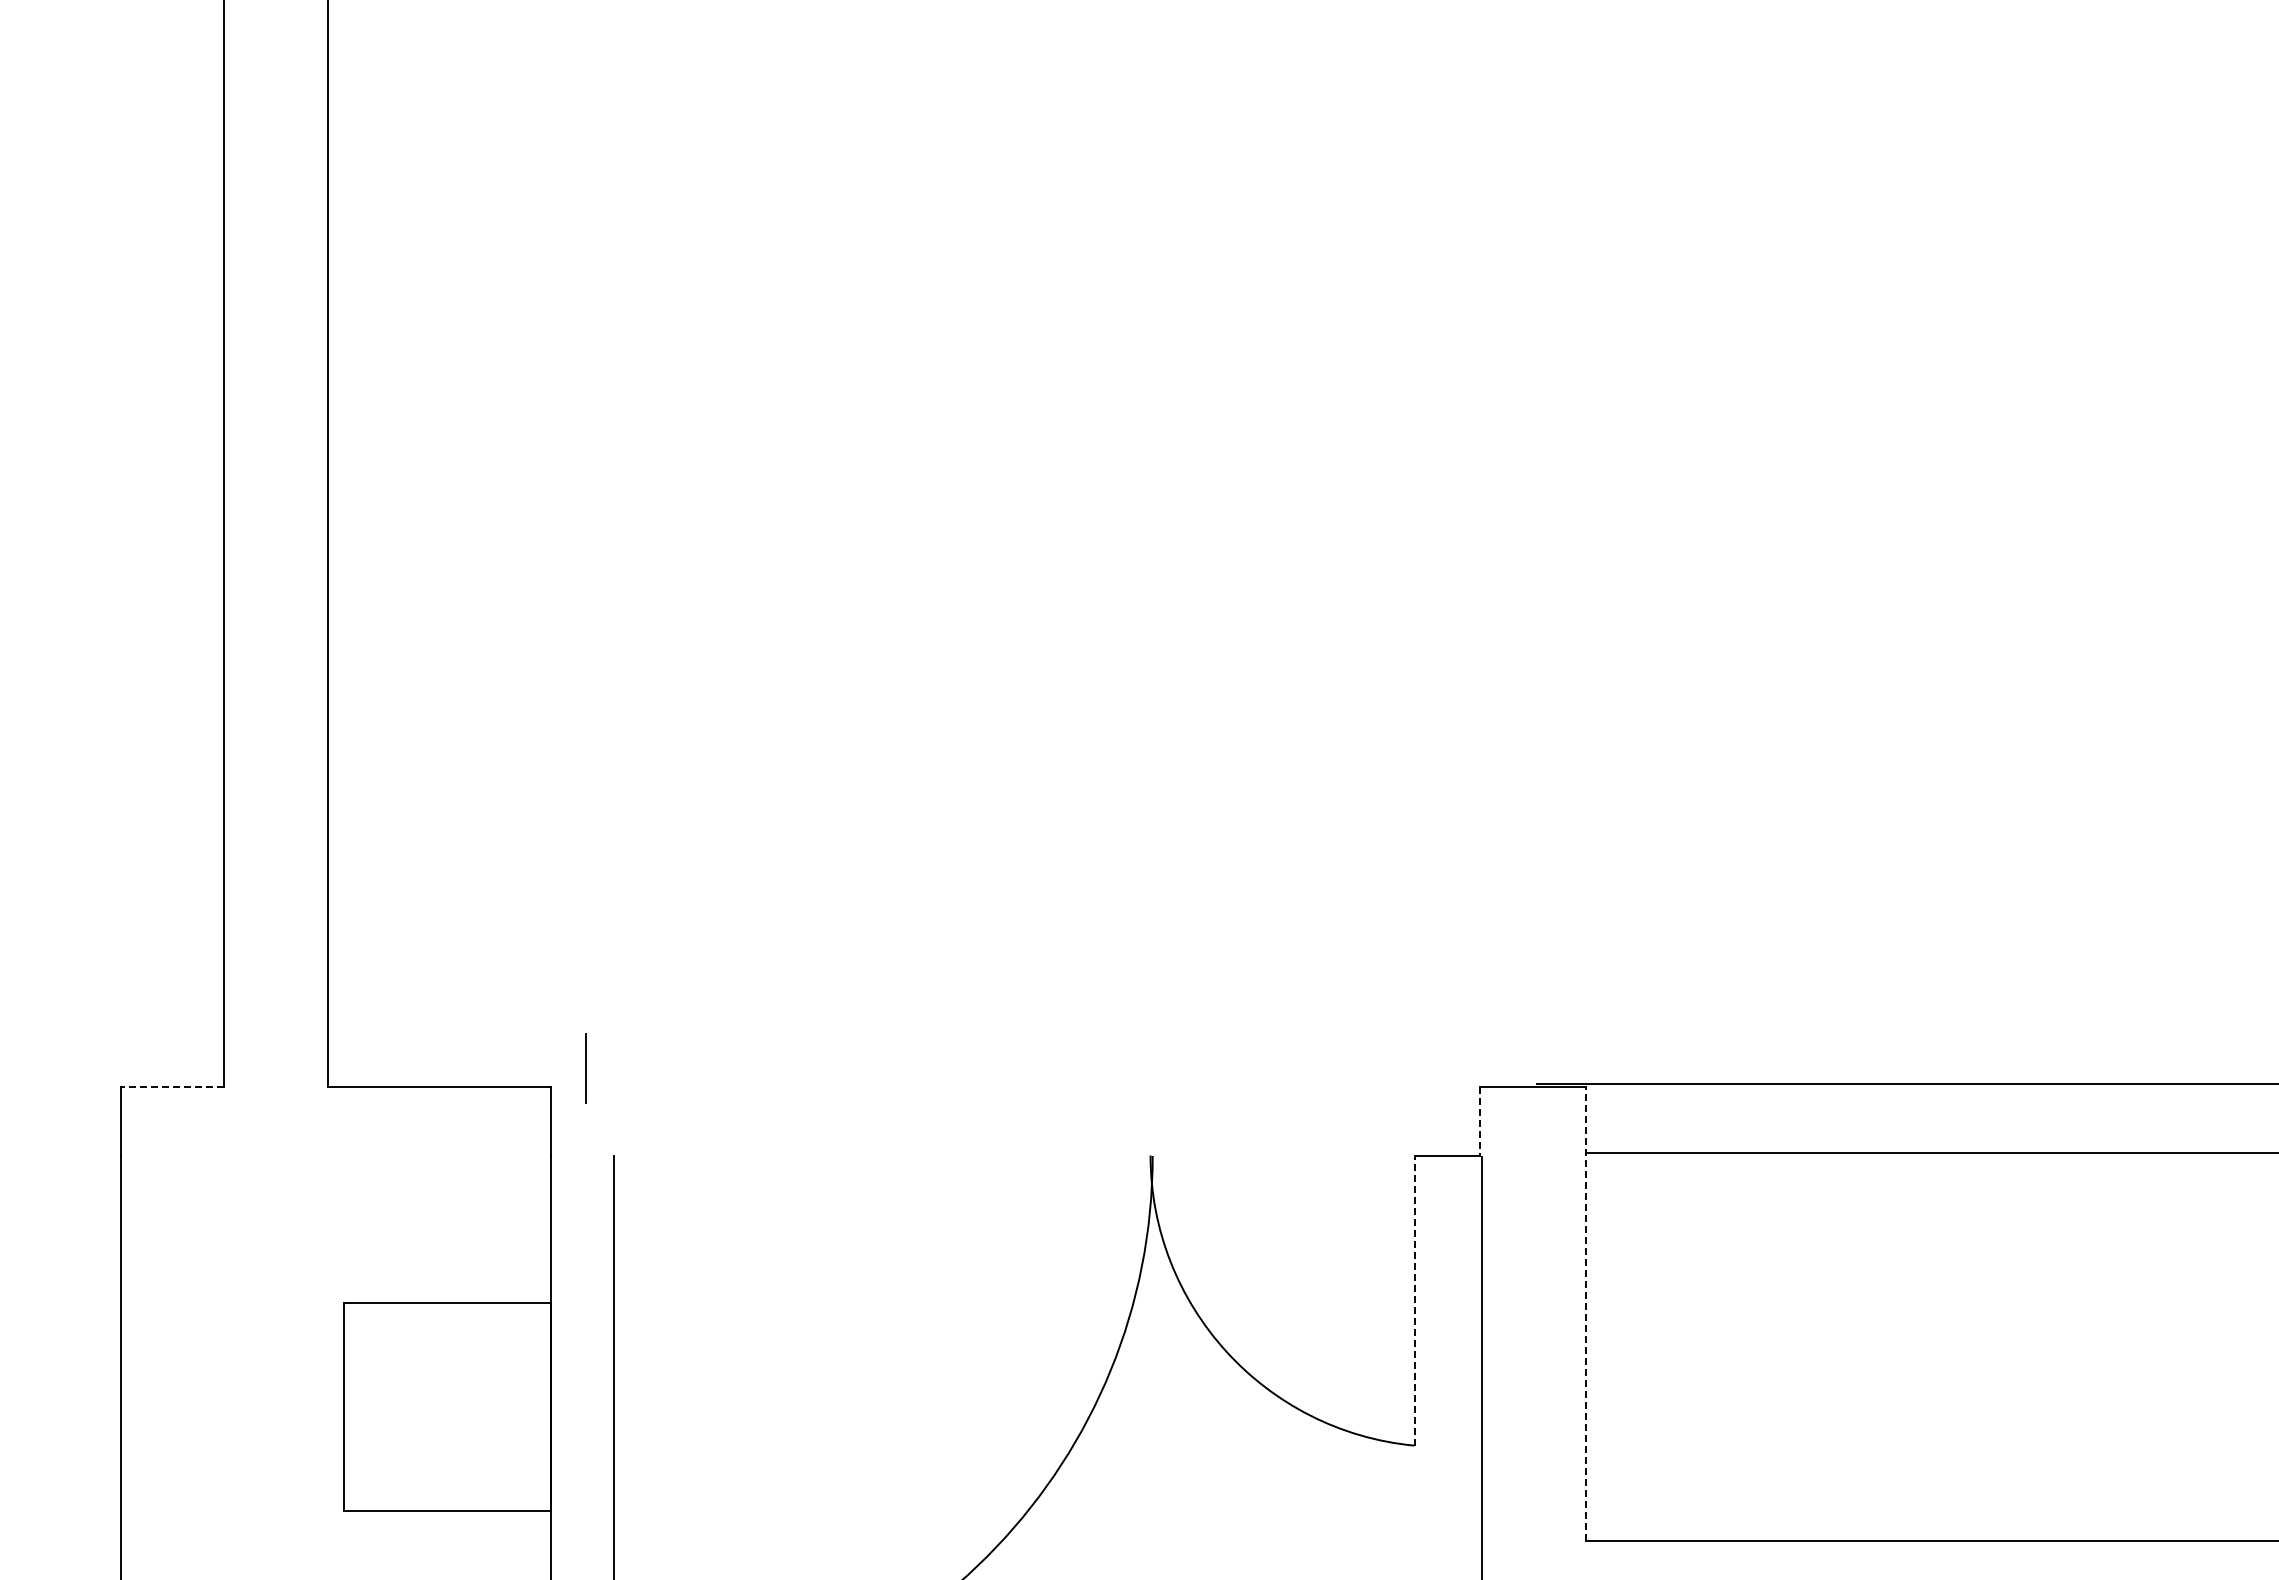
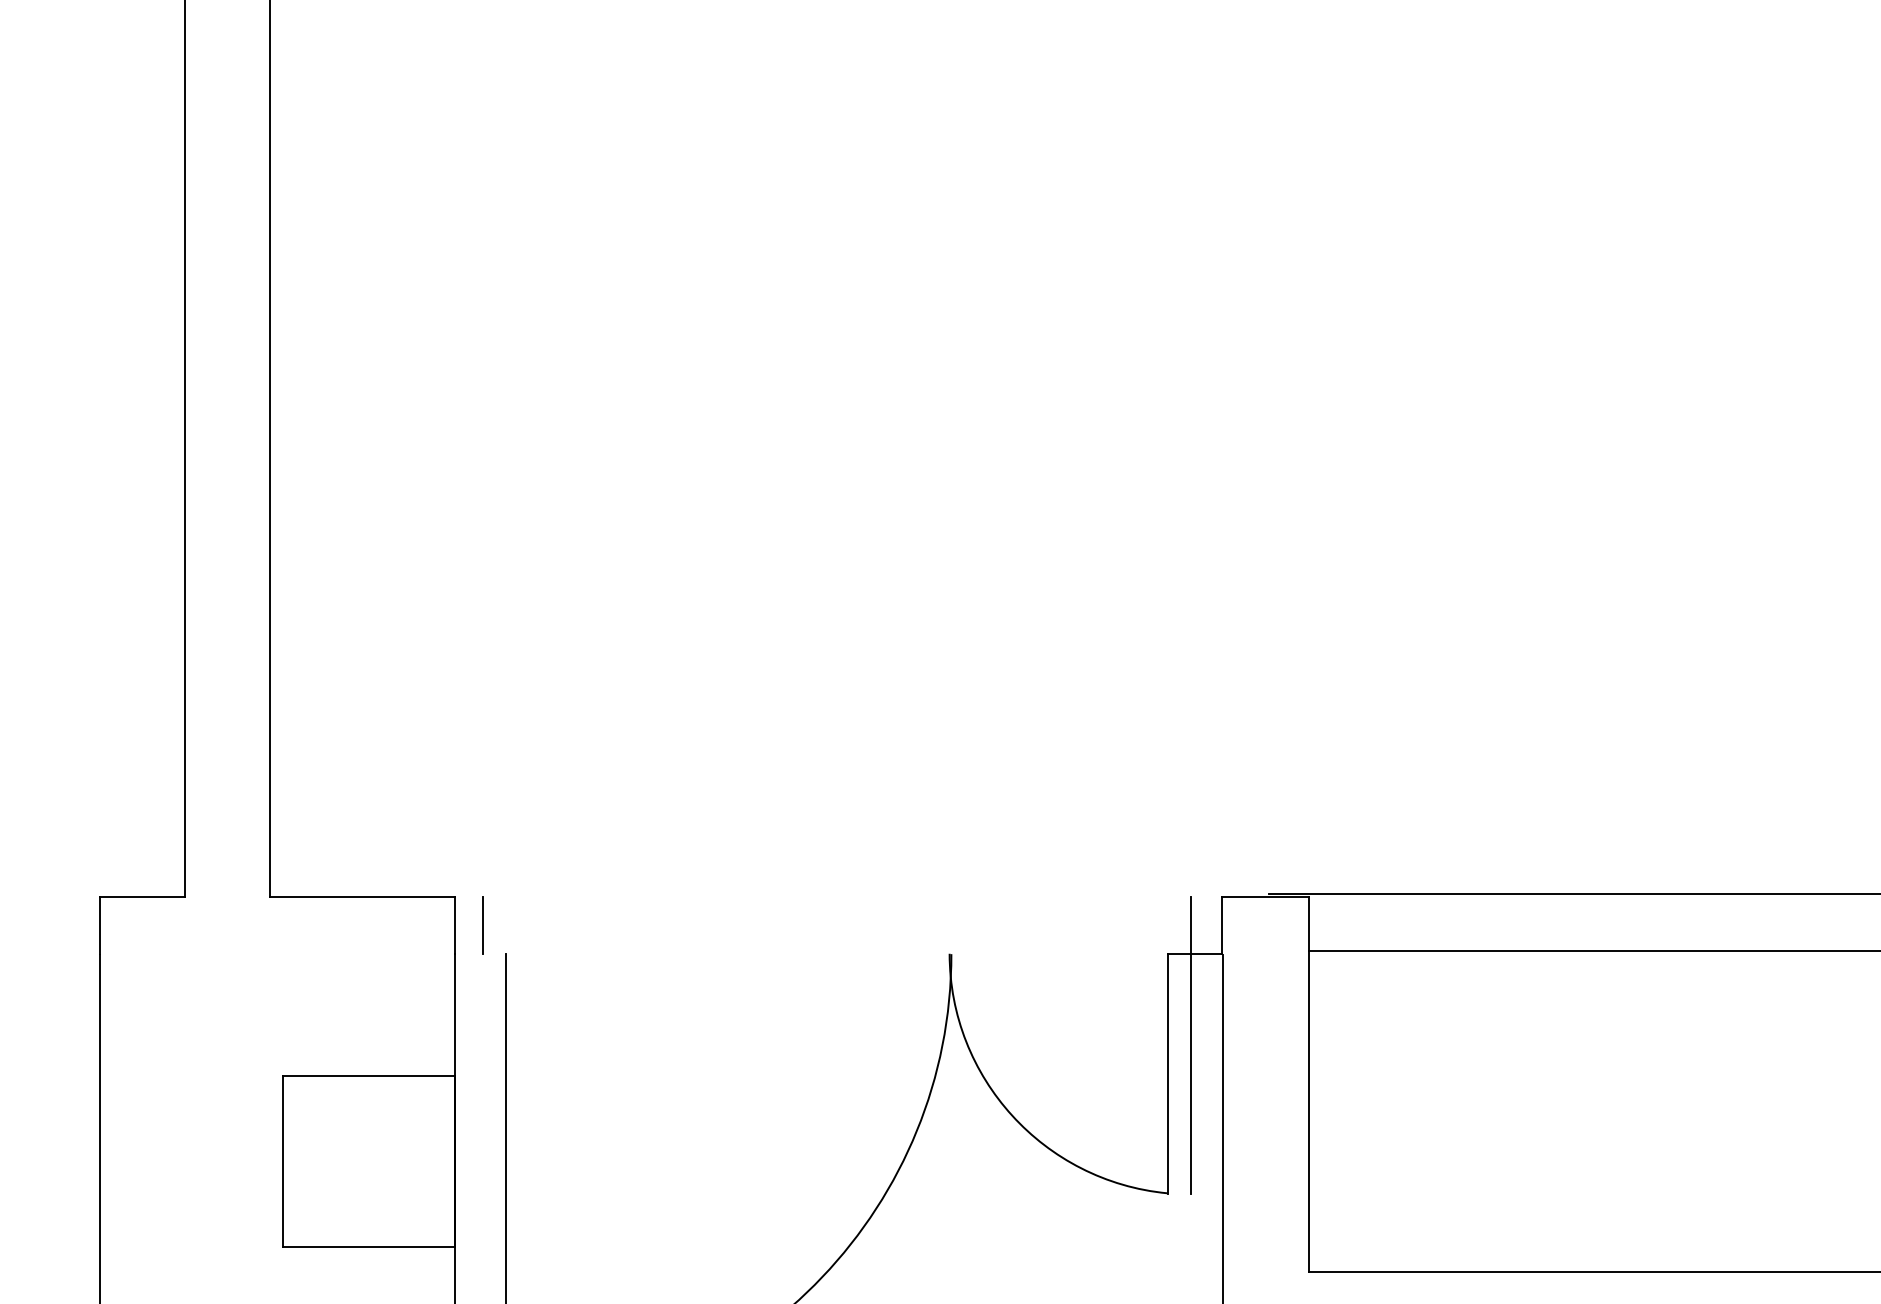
line: (585, 1068) -> (483, 925), moved
line: (172, 1086) -> (142, 896), dashed -> solid
line: (1480, 1121) -> (1222, 925), dashed -> solid
line: (1443, 1266) -> (1191, 1045), added
line: (1415, 1300) -> (1168, 1073), dashed -> solid
line: (1585, 1313) -> (1308, 1084), dashed -> solid

